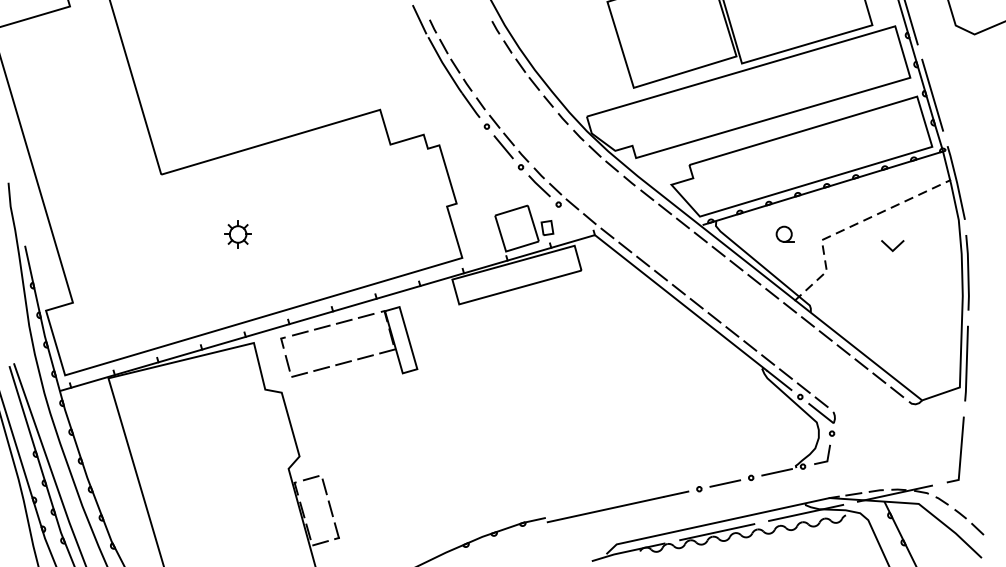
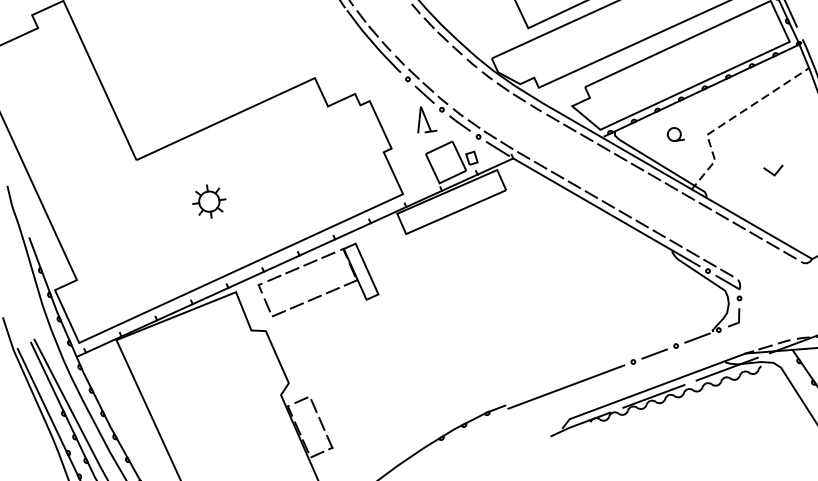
part: (500, 175) -> (425, 119), added
line: (578, 221) -> (497, 148), added
part: (237, 234) -> (208, 201), size x1.43
line: (890, 247) -> (772, 172), moved

